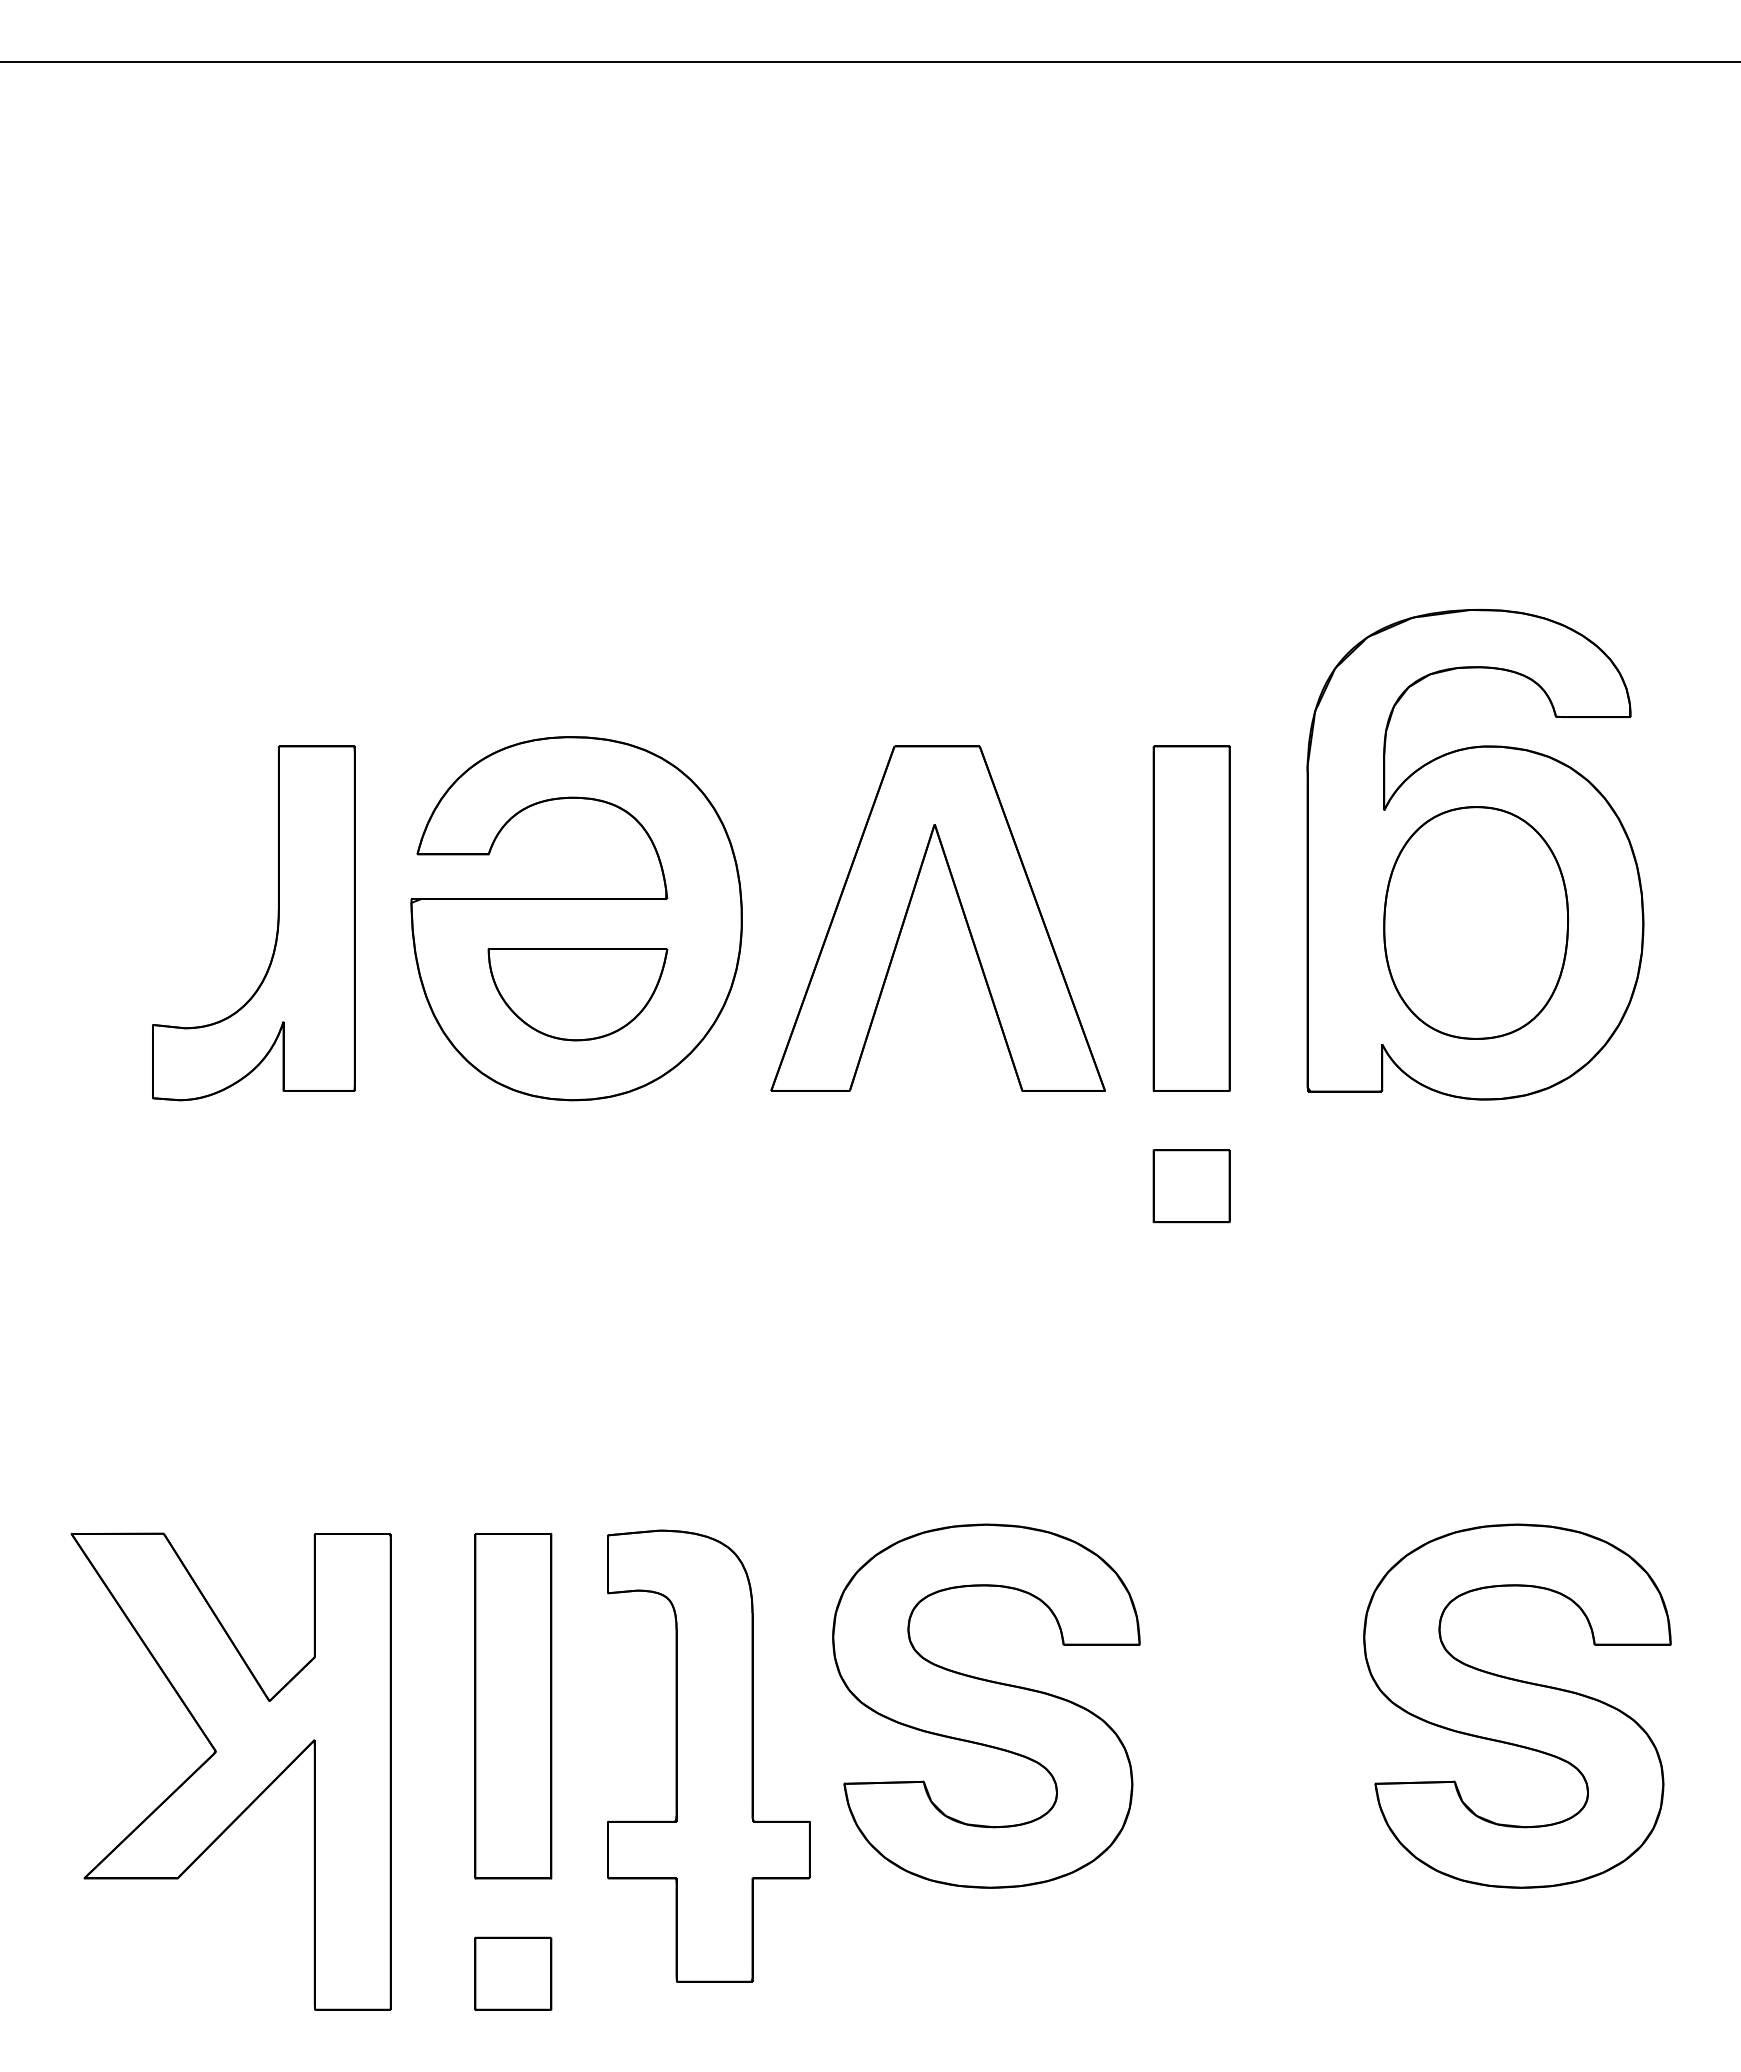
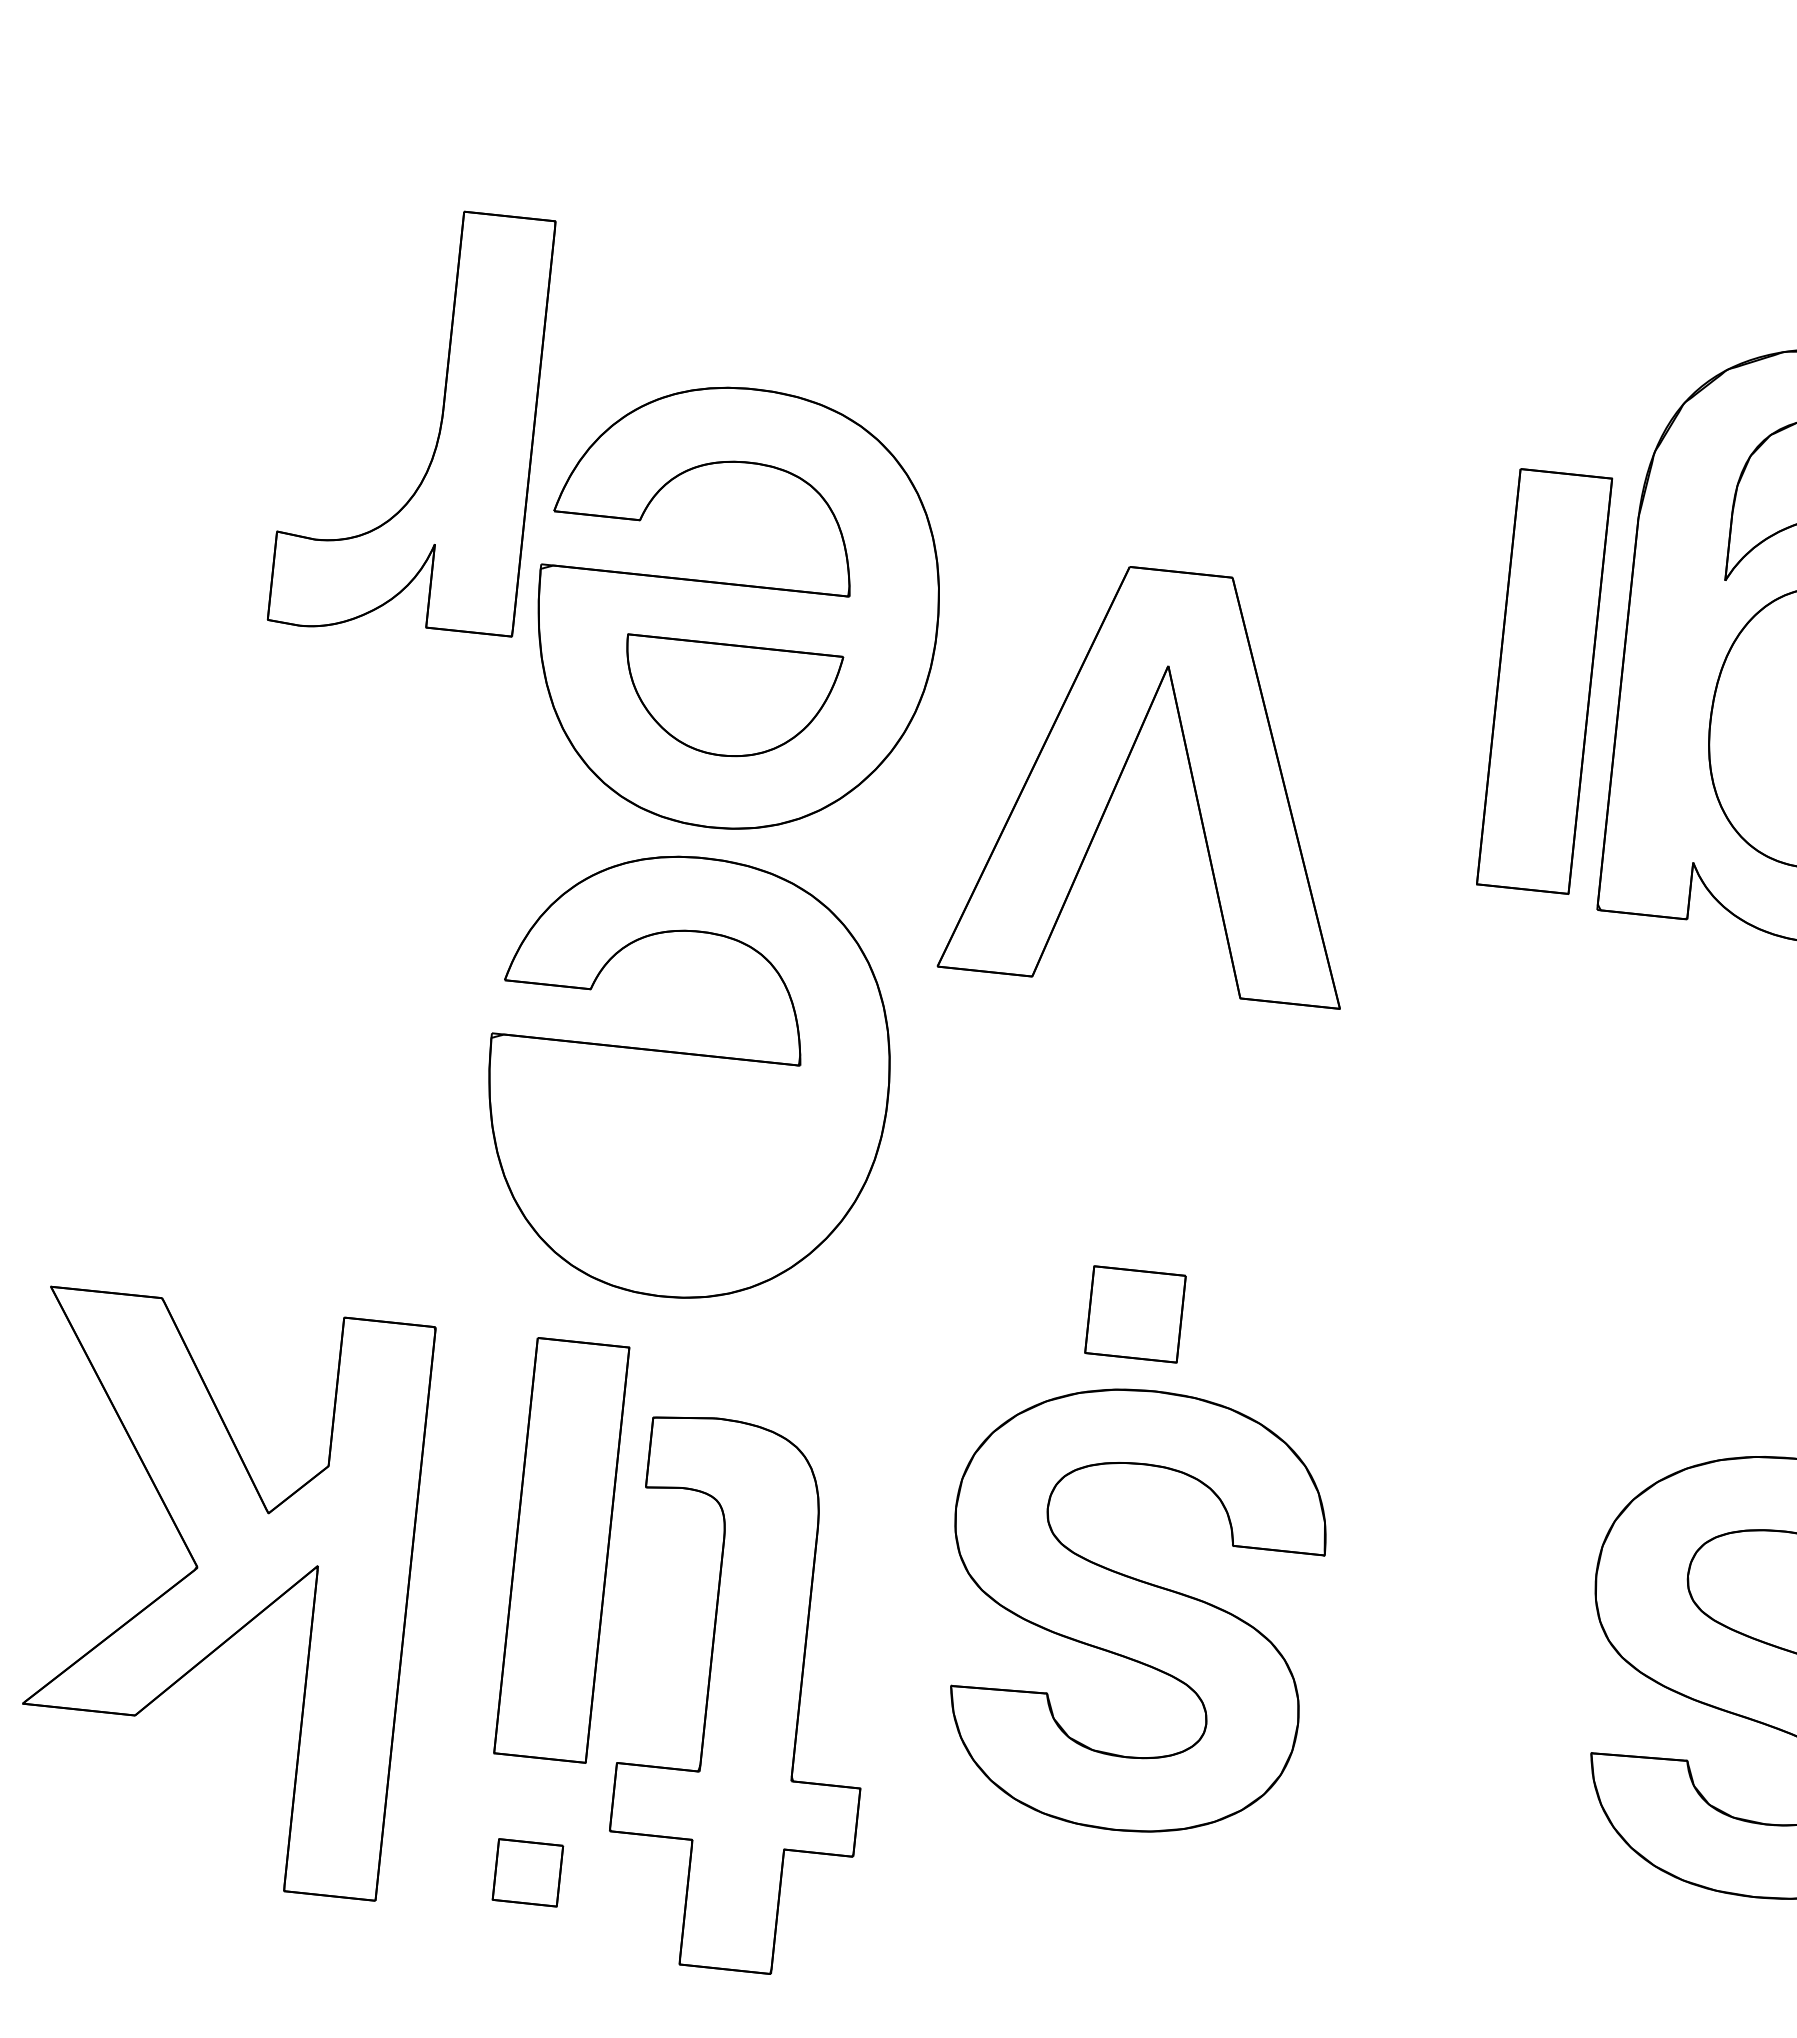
part: (961, 909) -> (1189, 771), moved
part: (1191, 918) -> (1544, 681), moved
part: (277, 923) -> (440, 425), moved
part: (1191, 1186) -> (1135, 1314), moved
part: (576, 1307) -> (688, 1077), added
part: (708, 1755) -> (746, 1695), moved
part: (513, 1973) -> (528, 1872), size x0.7

